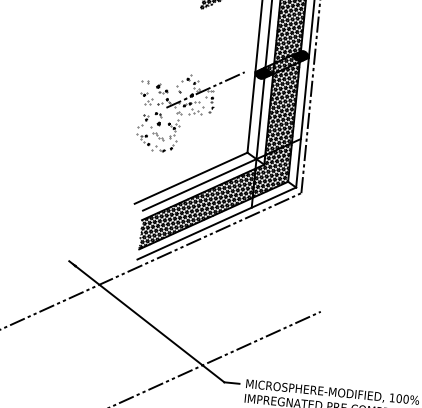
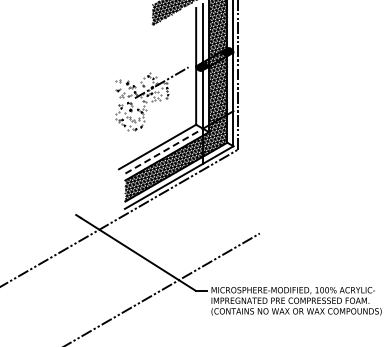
line: (200, 185) -> (164, 151), solid -> dashed

